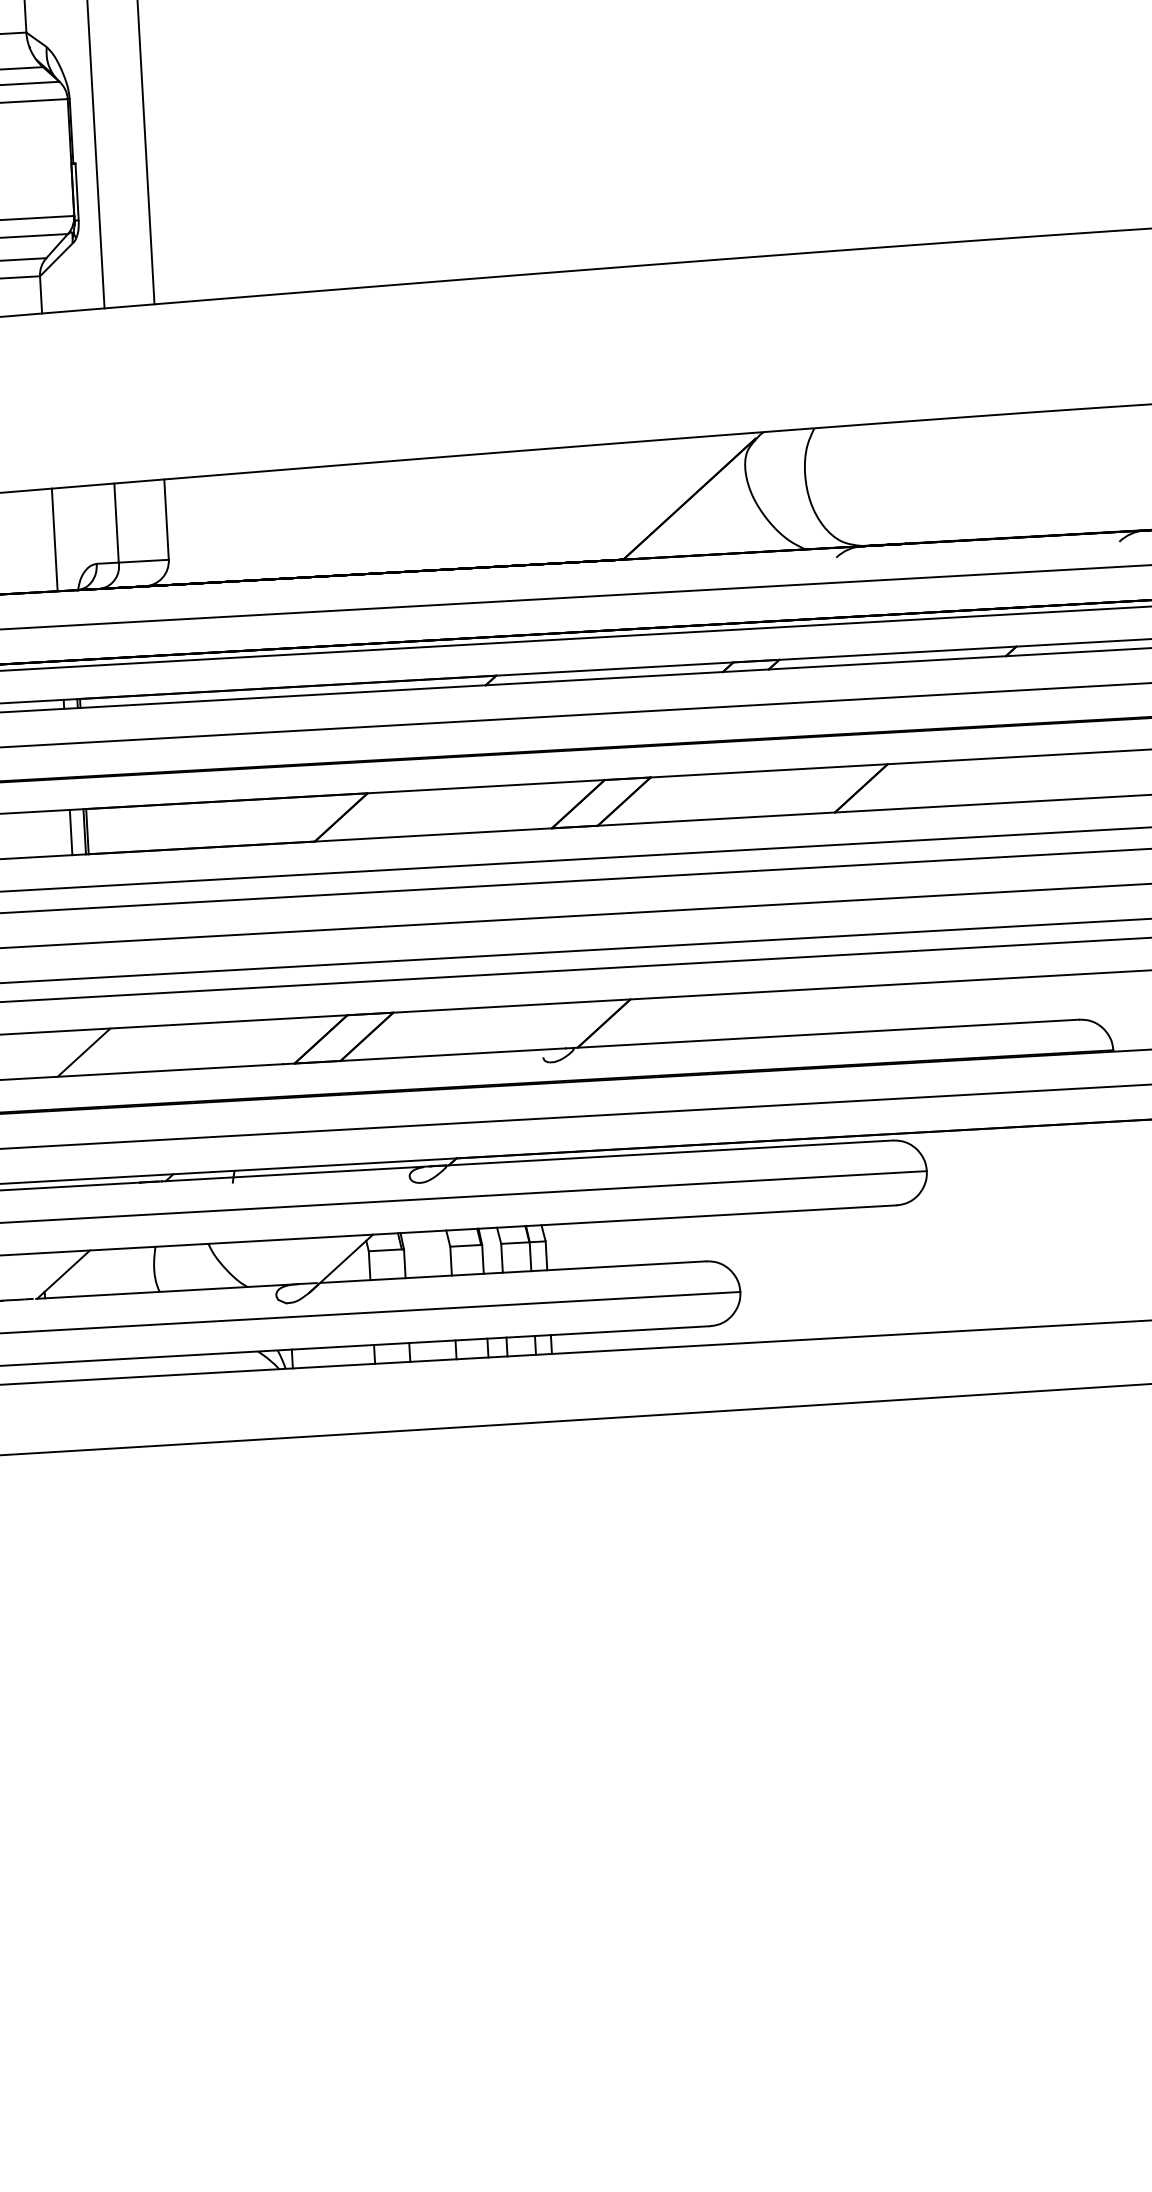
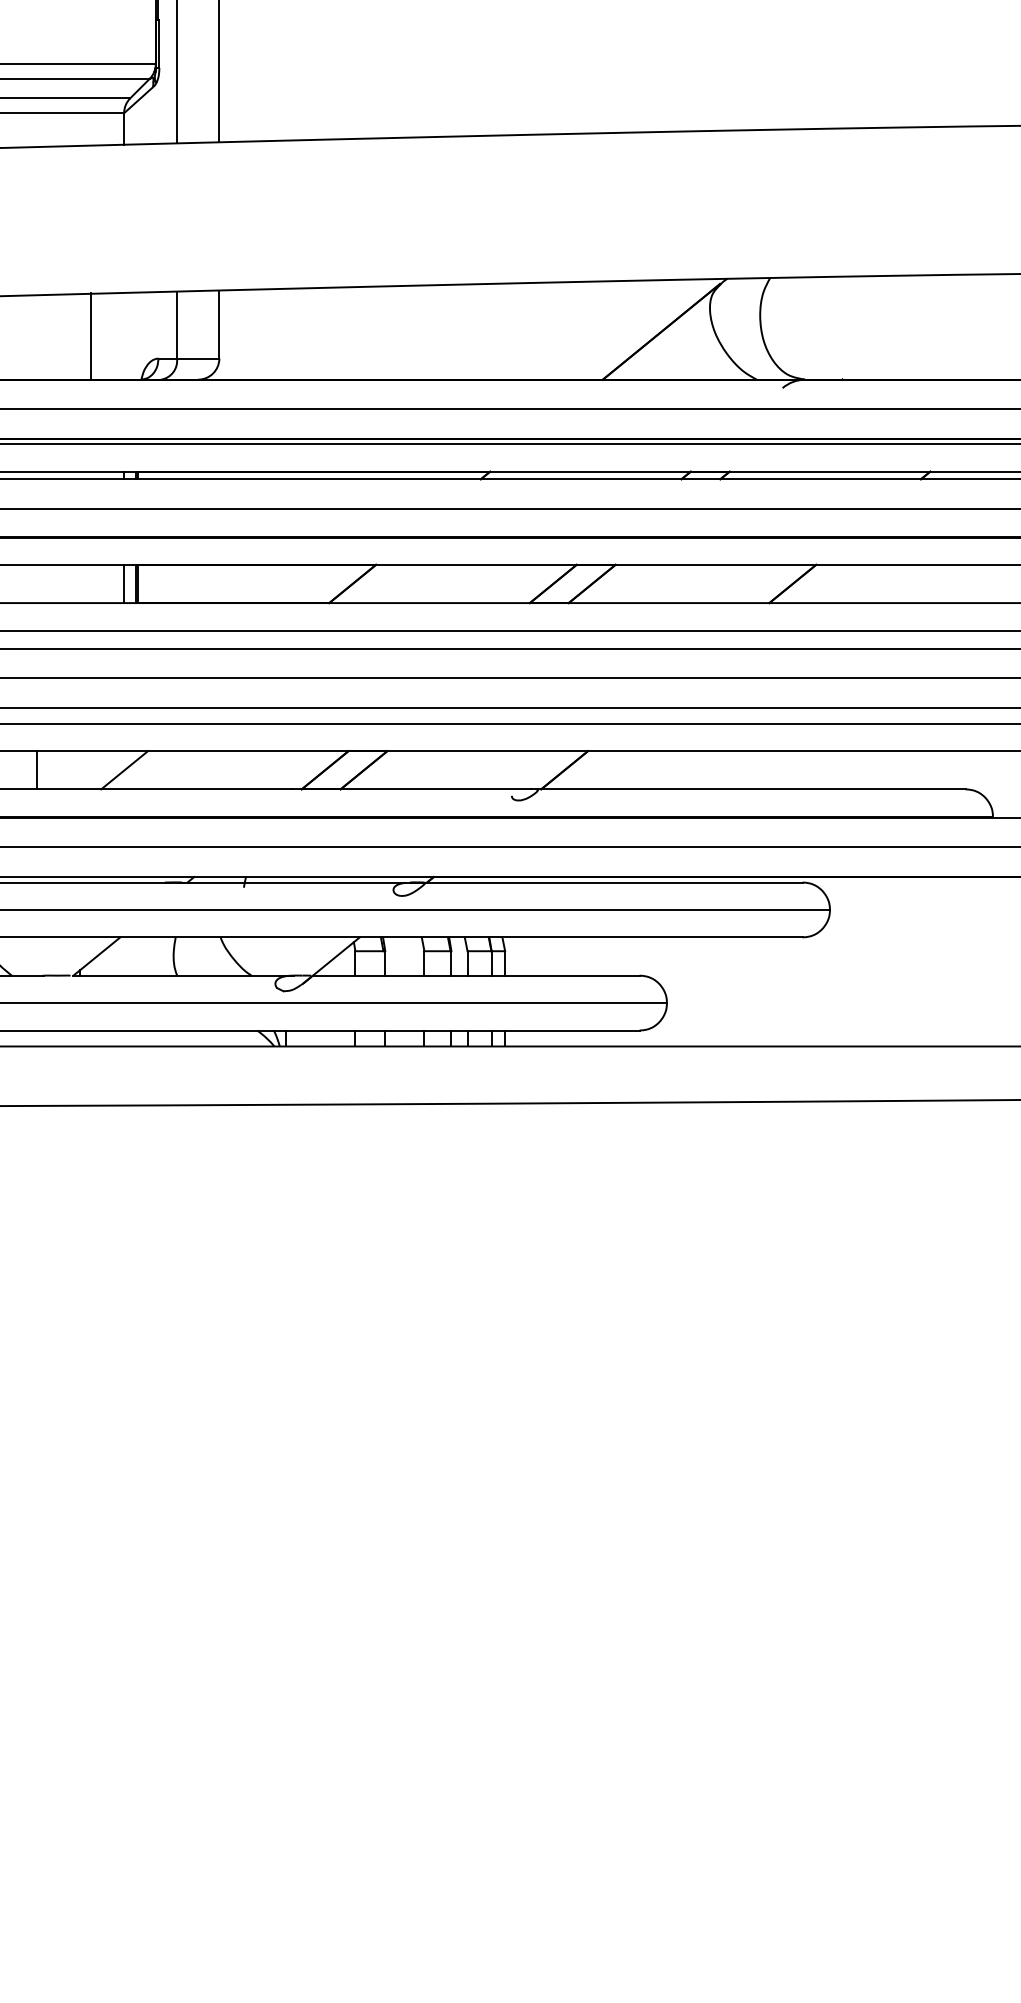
line: (55, 538) -> (91, 335), moved

